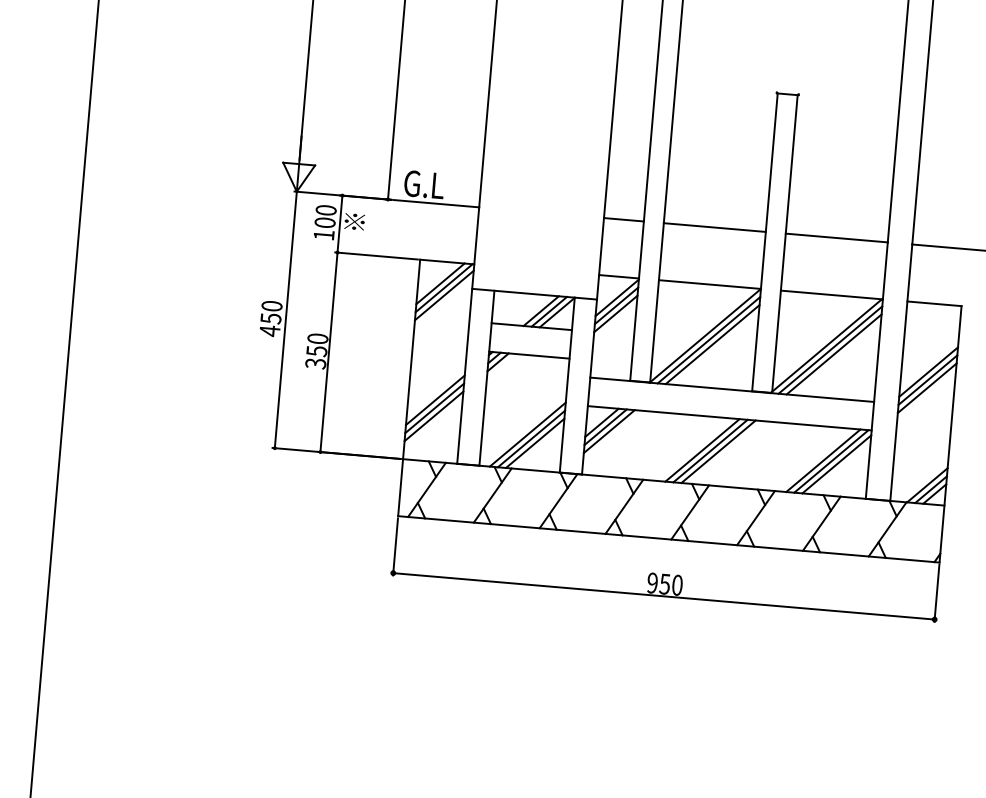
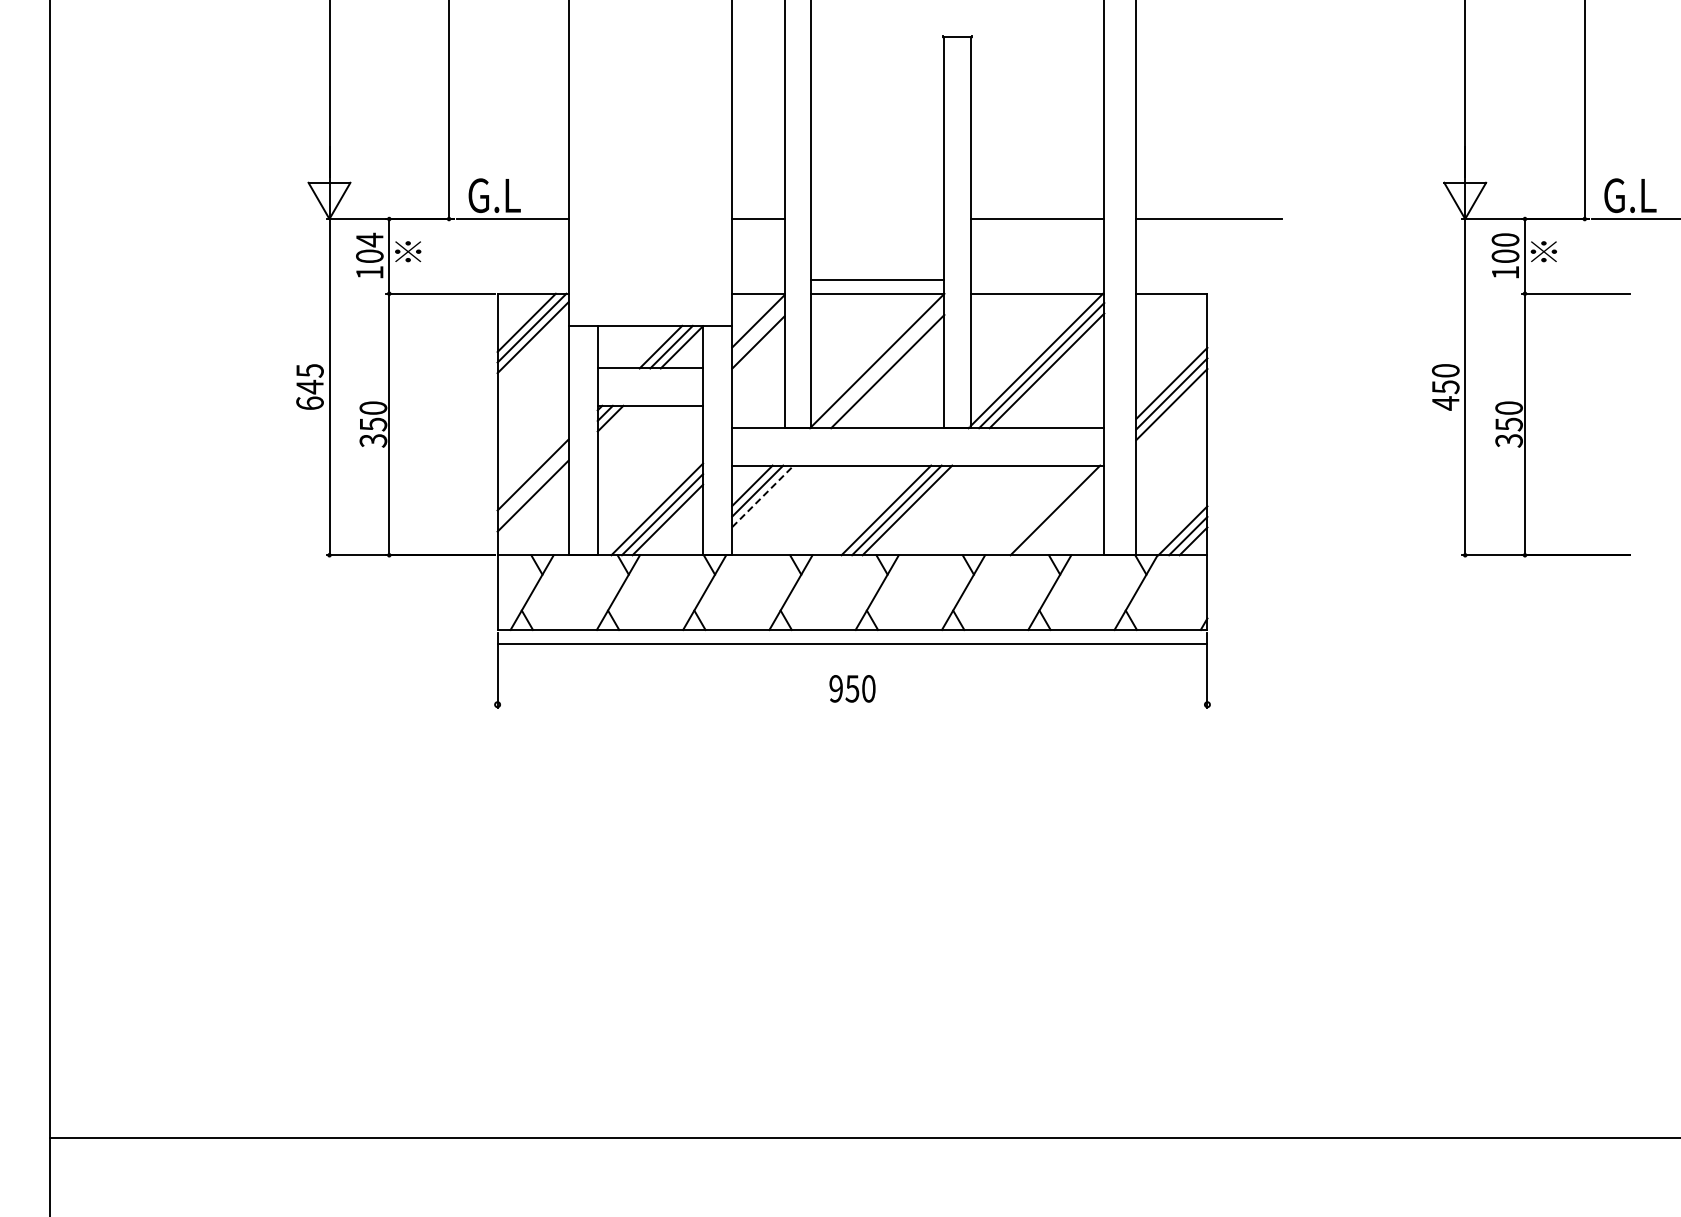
text: (326, 209) -> (369, 239), 100 -> 104
line: (714, 227) -> (877, 280), moved
line: (616, 305) -> (758, 331), removed
text: (270, 318) -> (309, 387), 450 -> 645
line: (708, 340) -> (882, 366), removed
line: (434, 408) -> (532, 485), removed
line: (609, 431) -> (763, 496), solid -> dashed
line: (823, 460) -> (1044, 510), removed
line: (836, 464) -> (1062, 513), removed
line: (663, 596) -> (852, 643), moved

